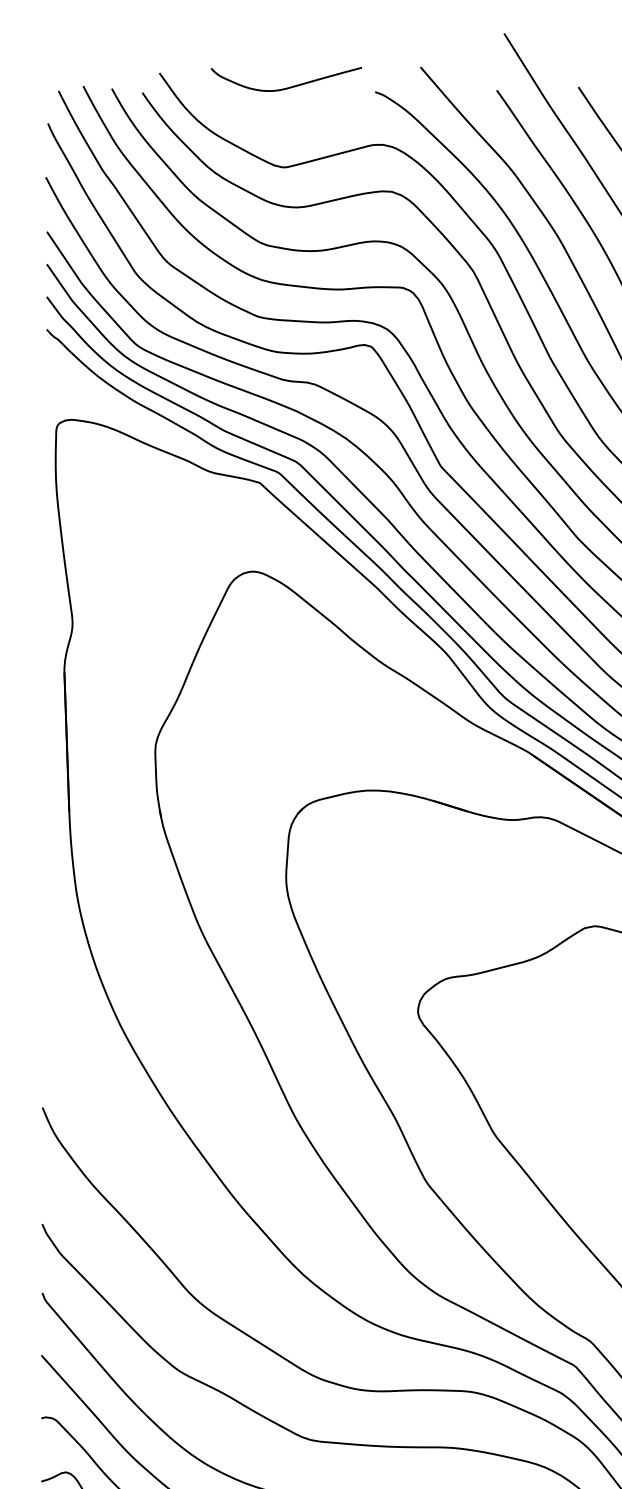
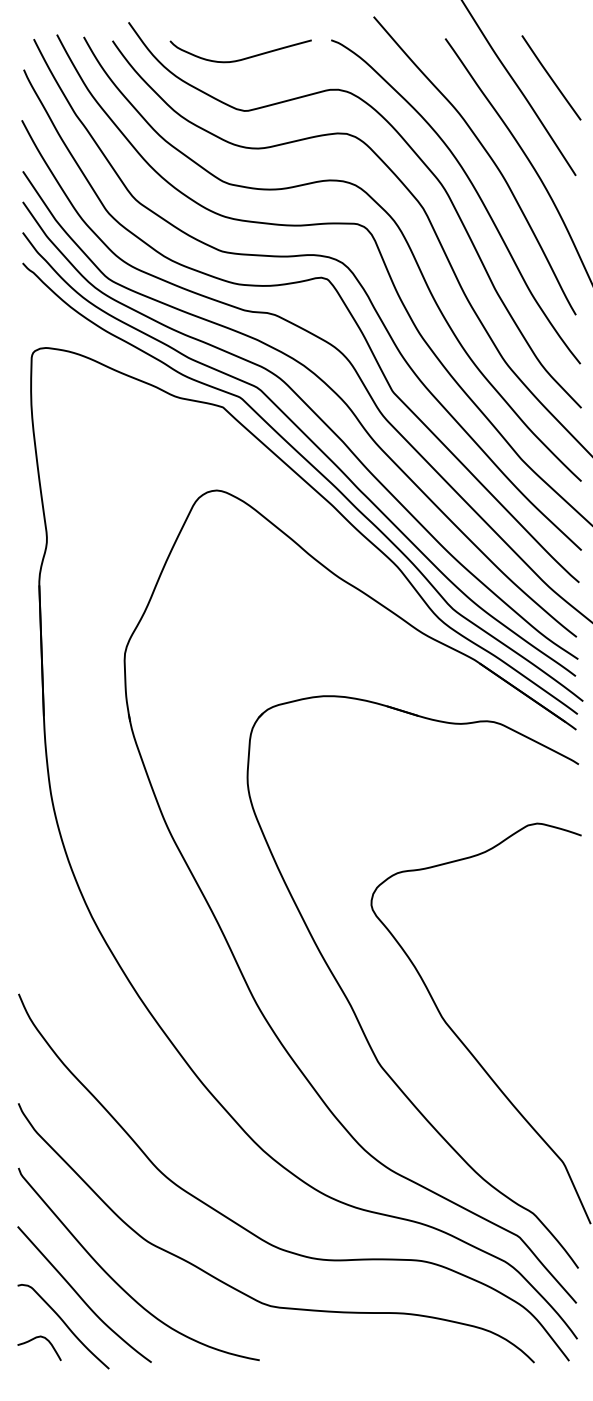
curve: (287, 87) -> (241, 58), moved

